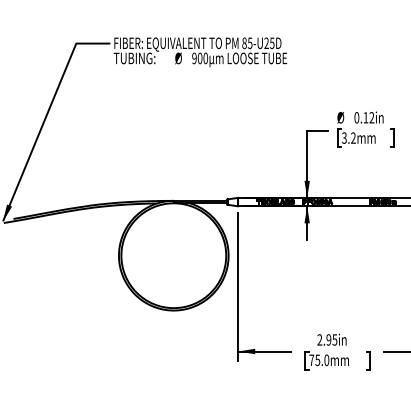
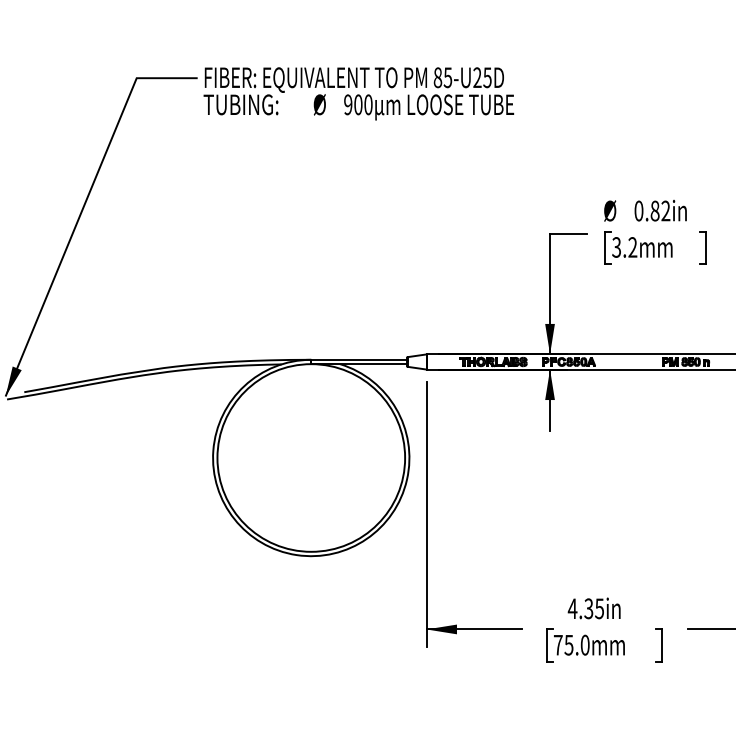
text: (365, 117) -> (654, 210), 0.12in -> 0.82in
text: (324, 339) -> (581, 607), 2.95in -> 4.35in

